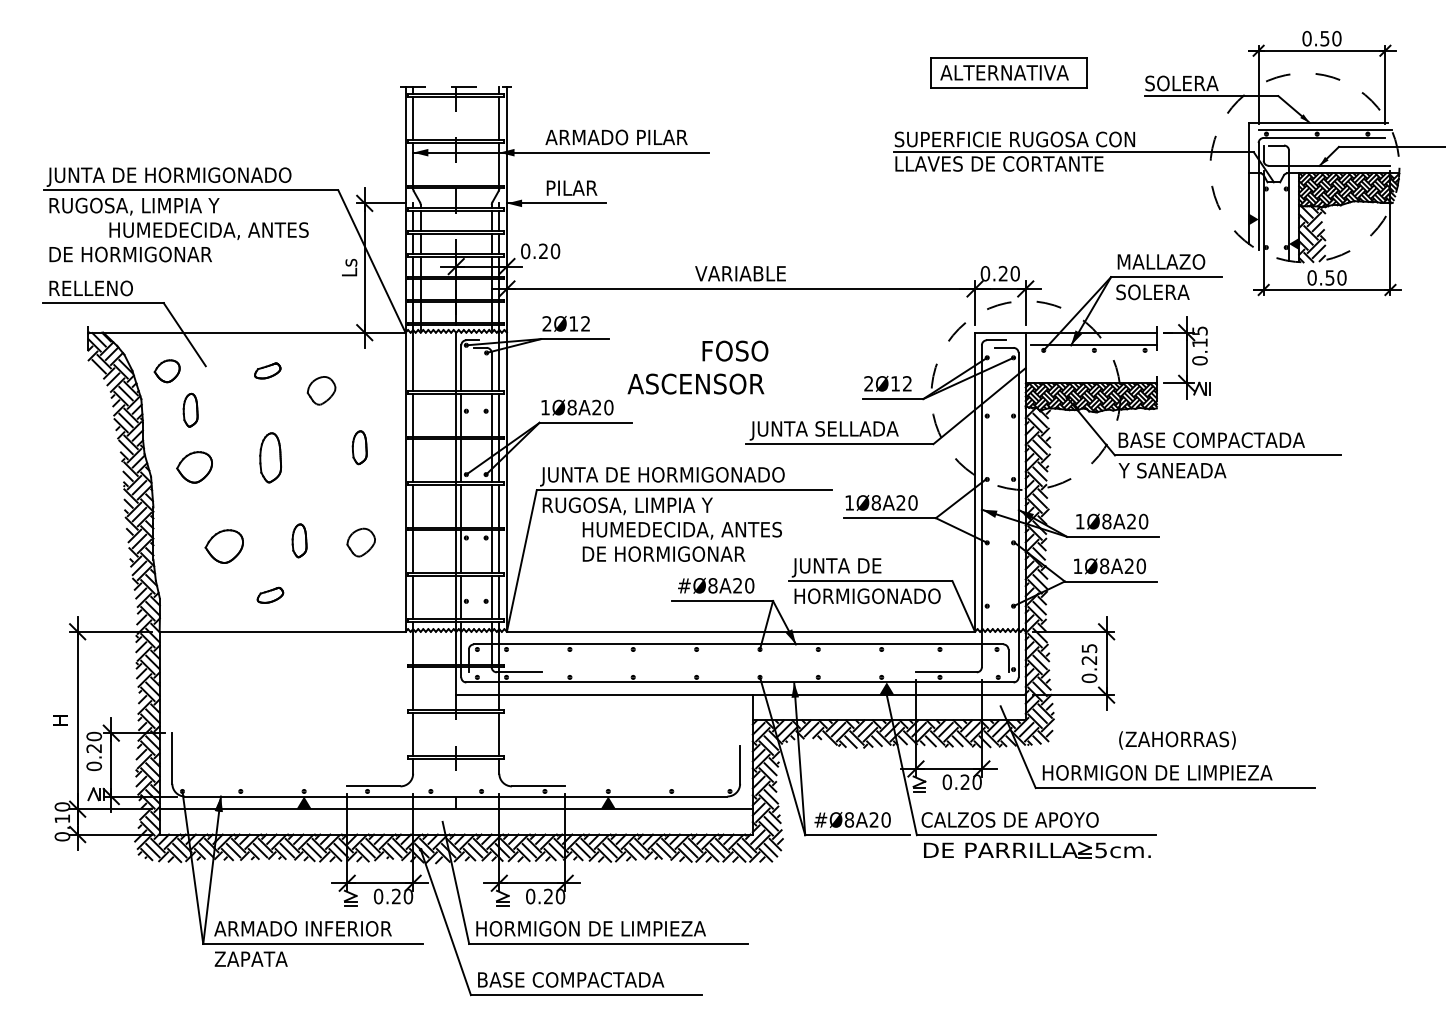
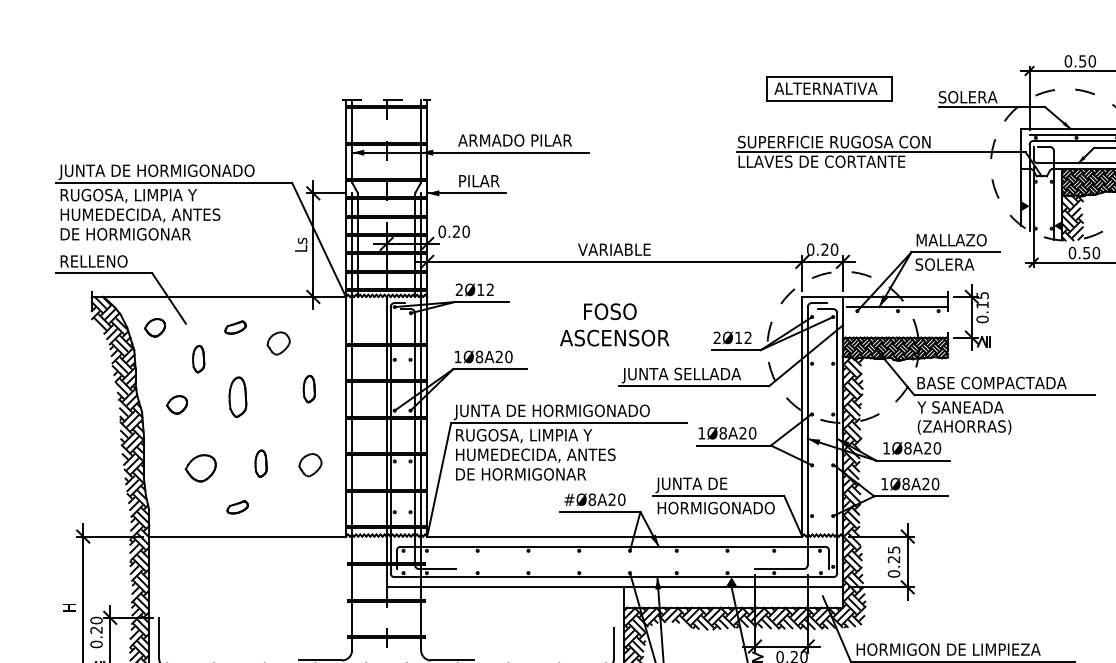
text: (208, 230) -> (140, 215), moved
text: (695, 383) -> (614, 337), moved
part: (190, 409) -> (198, 358), moved
part: (194, 467) -> (176, 404), size x0.71
text: (681, 541) -> (535, 464), moved
text: (1177, 740) -> (964, 427), moved

